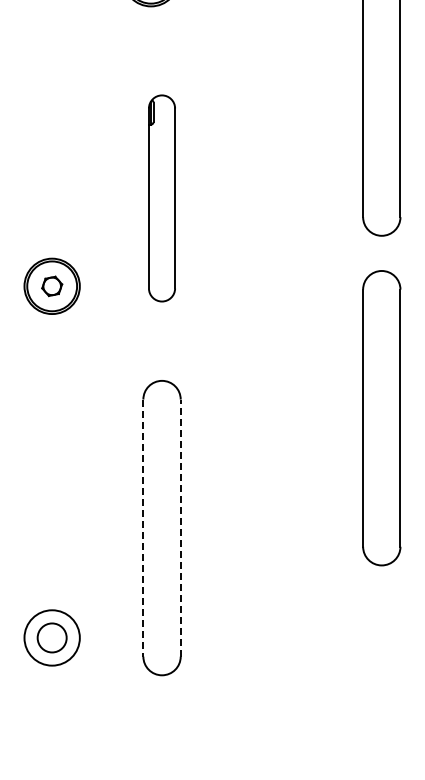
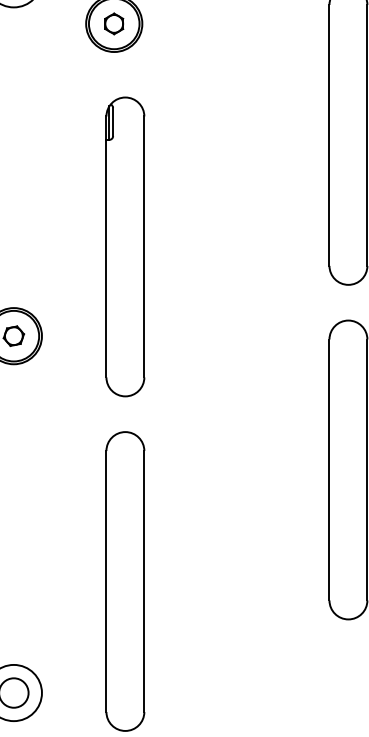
part: (161, 198) -> (124, 246), size x1.43
line: (143, 528) -> (106, 581), dashed -> solid
line: (180, 528) -> (144, 581), dashed -> solid

